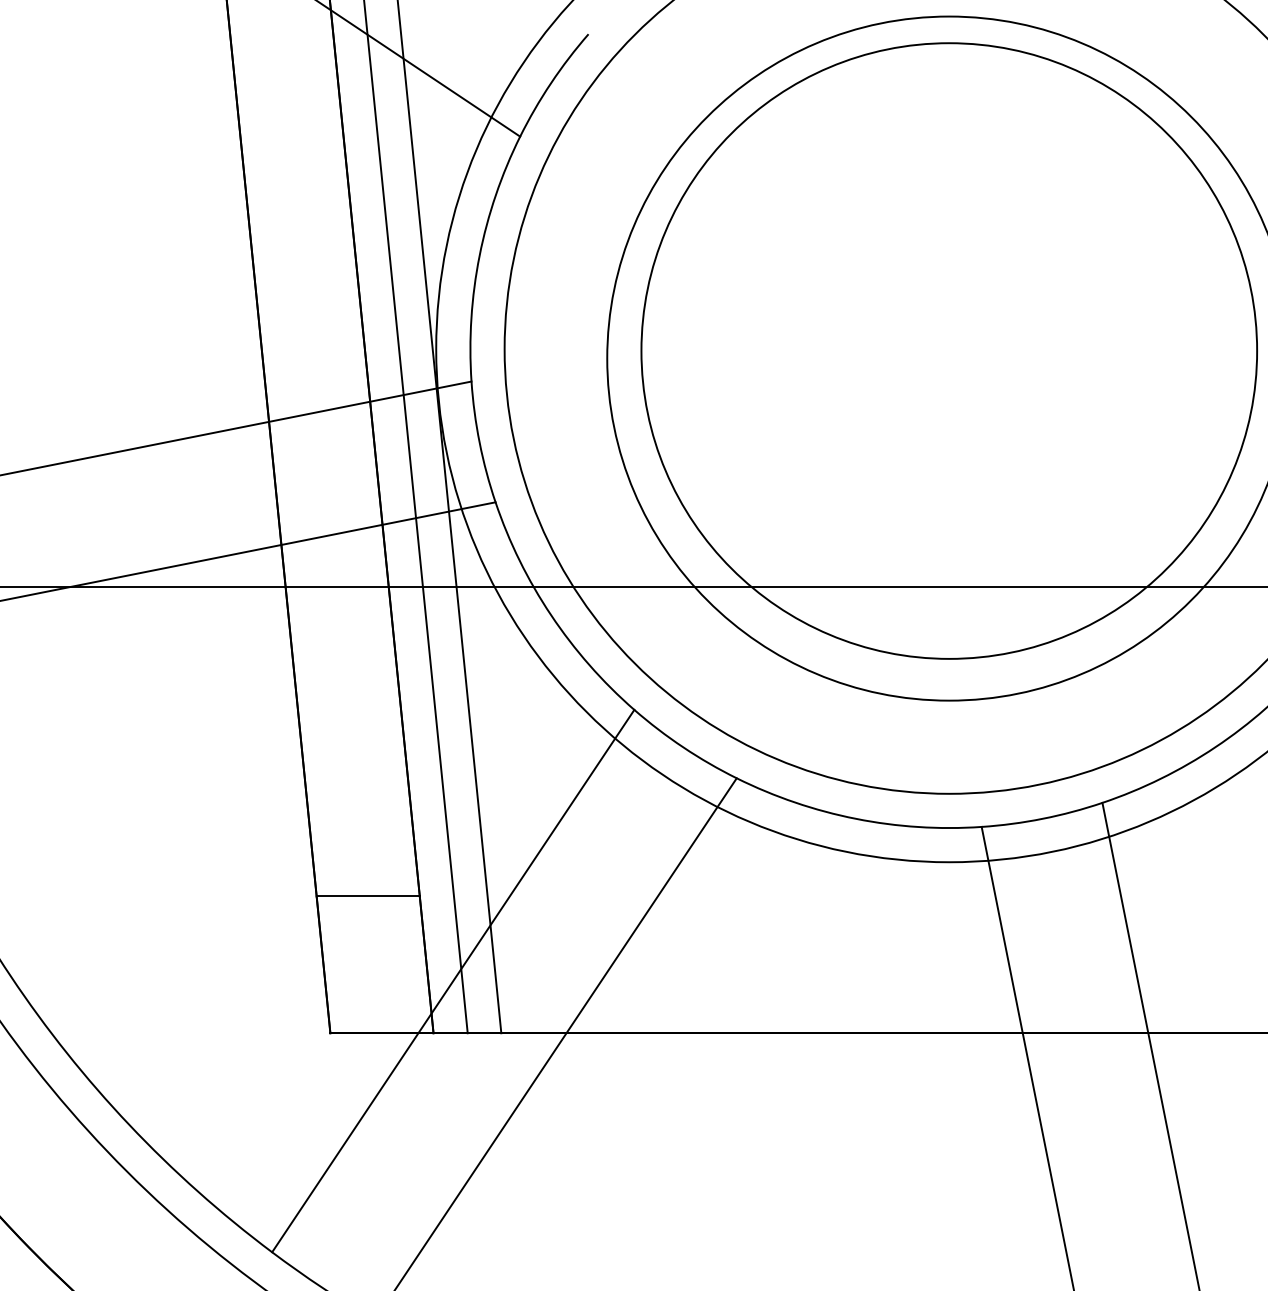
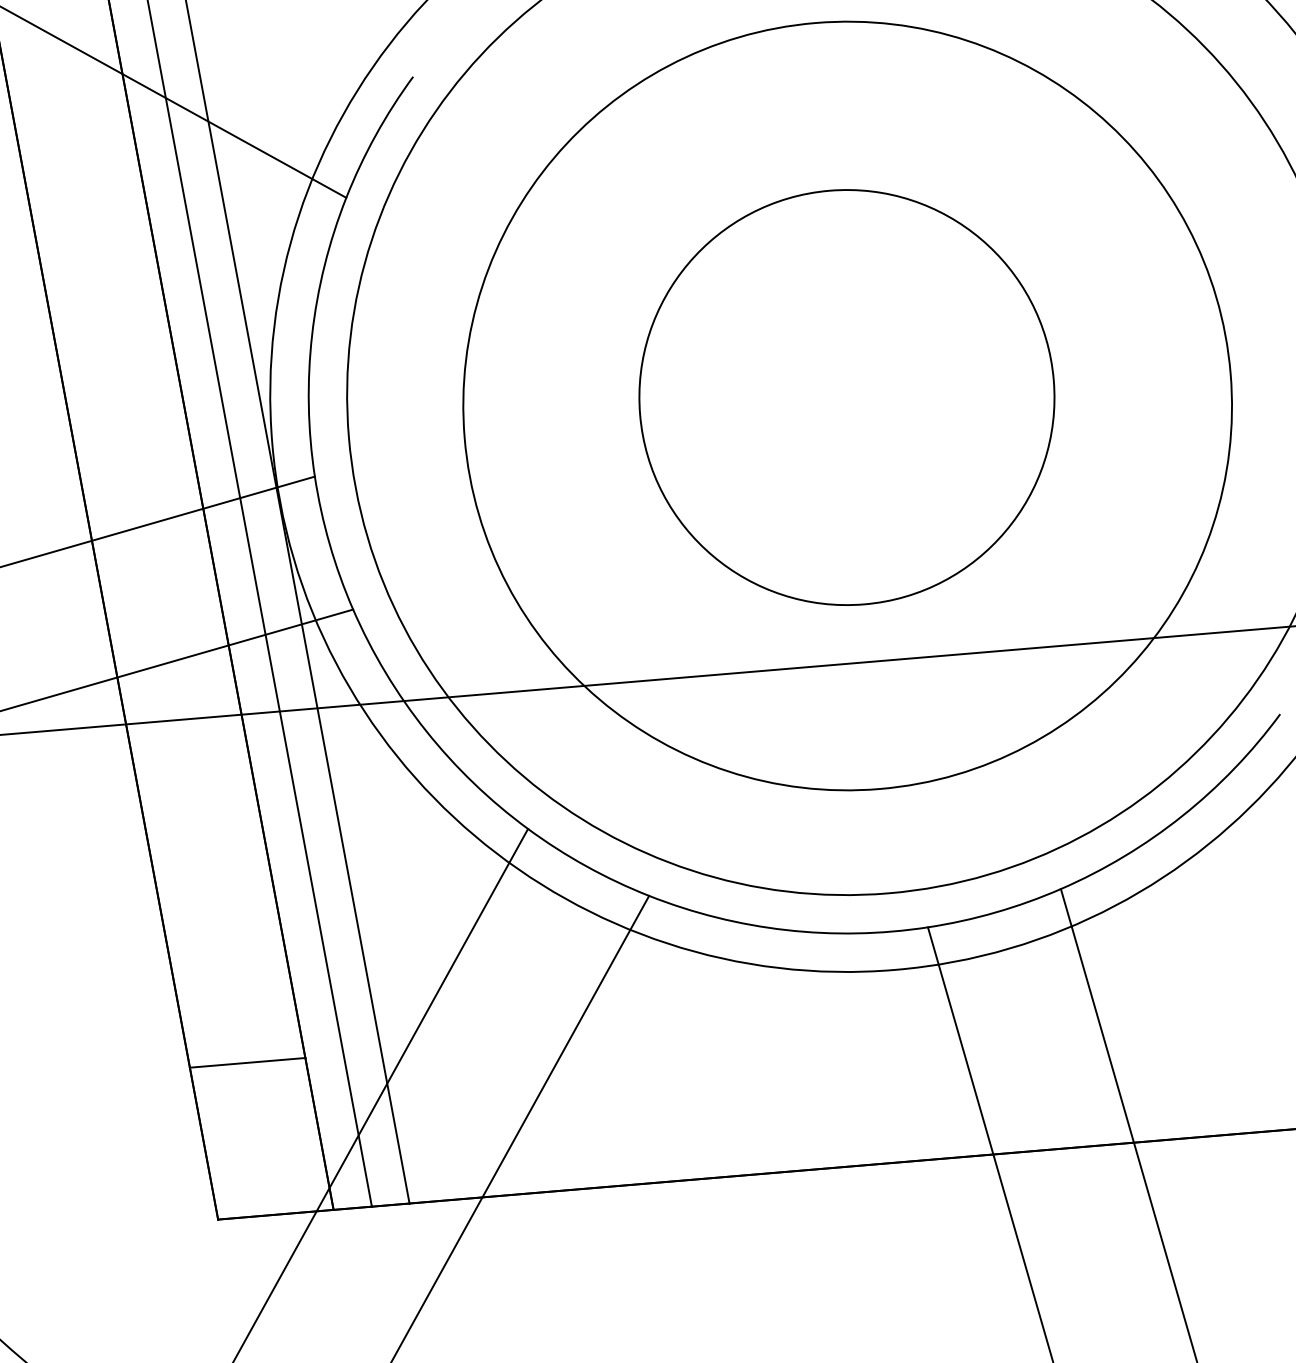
circle: (949, 350) -> (847, 396), size x0.6

